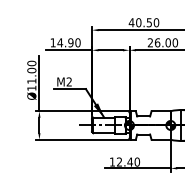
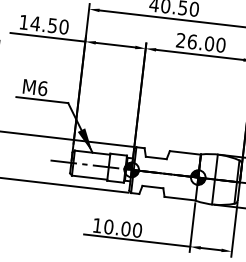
text: (70, 42) -> (52, 25), 14.90 -> 14.50
text: (69, 81) -> (43, 87), M2 -> M6
text: (124, 161) -> (116, 226), 12.40 -> 10.00

